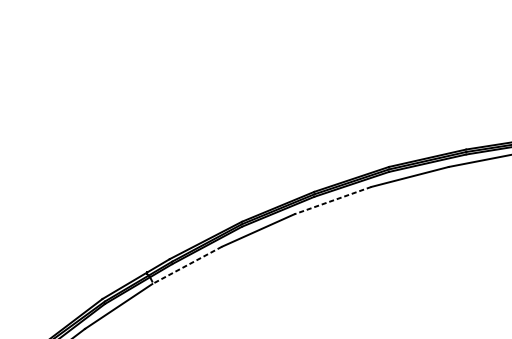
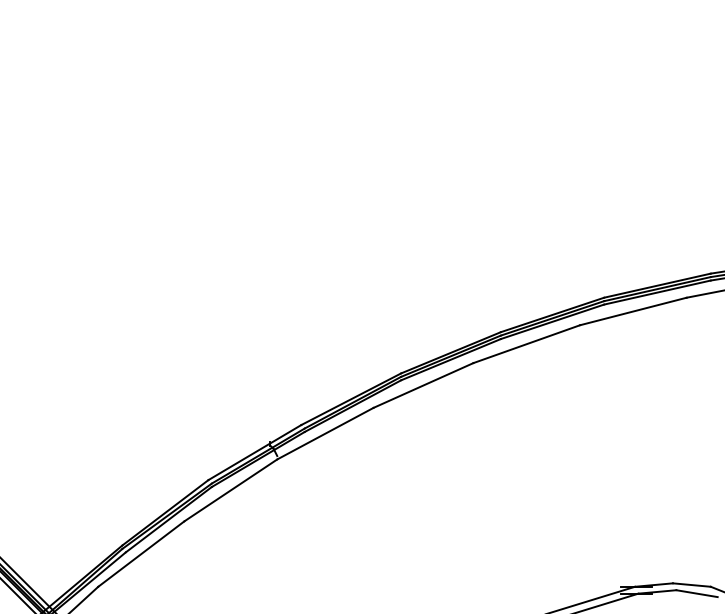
line: (332, 200) -> (526, 344), dashed -> solid
line: (187, 265) -> (325, 433), dashed -> solid

